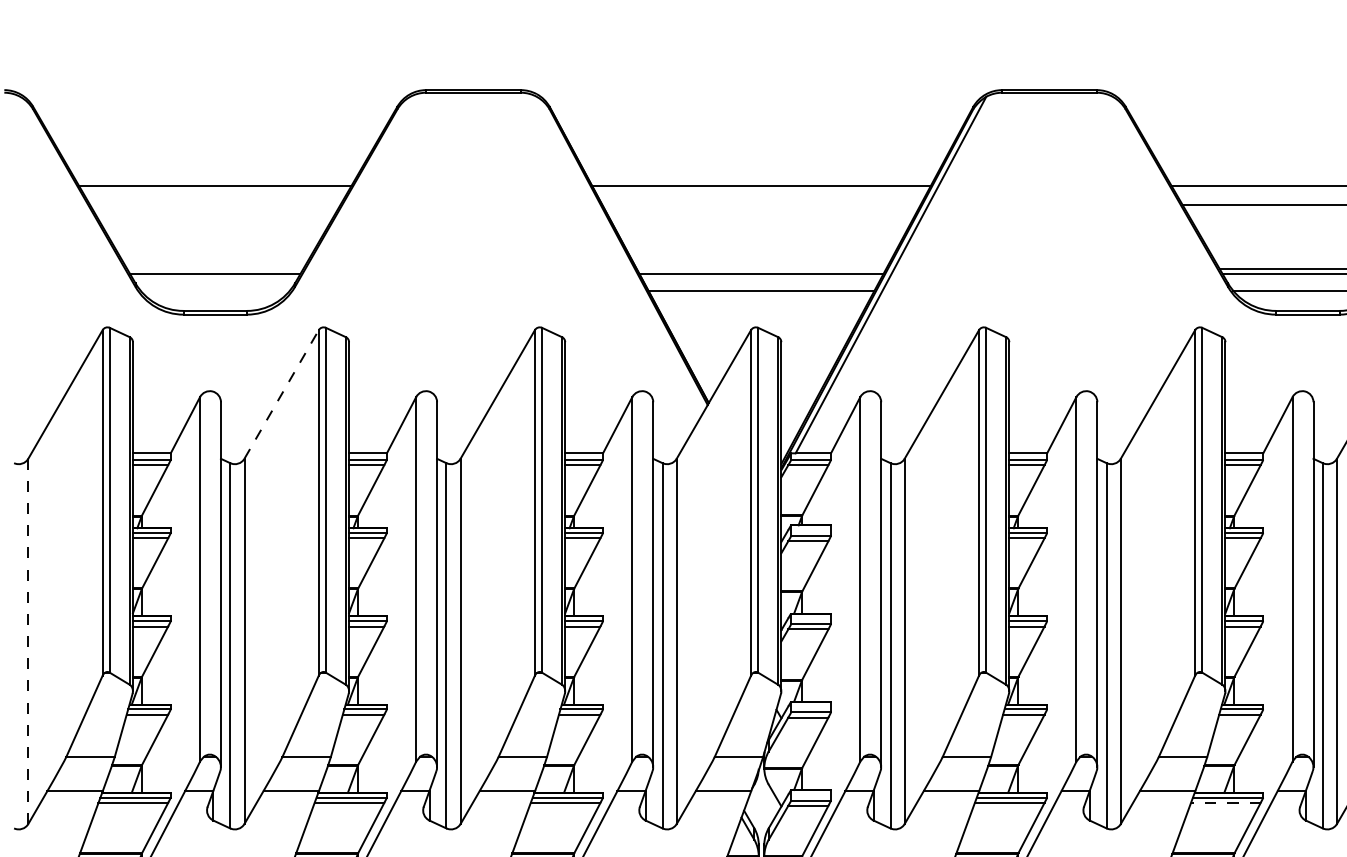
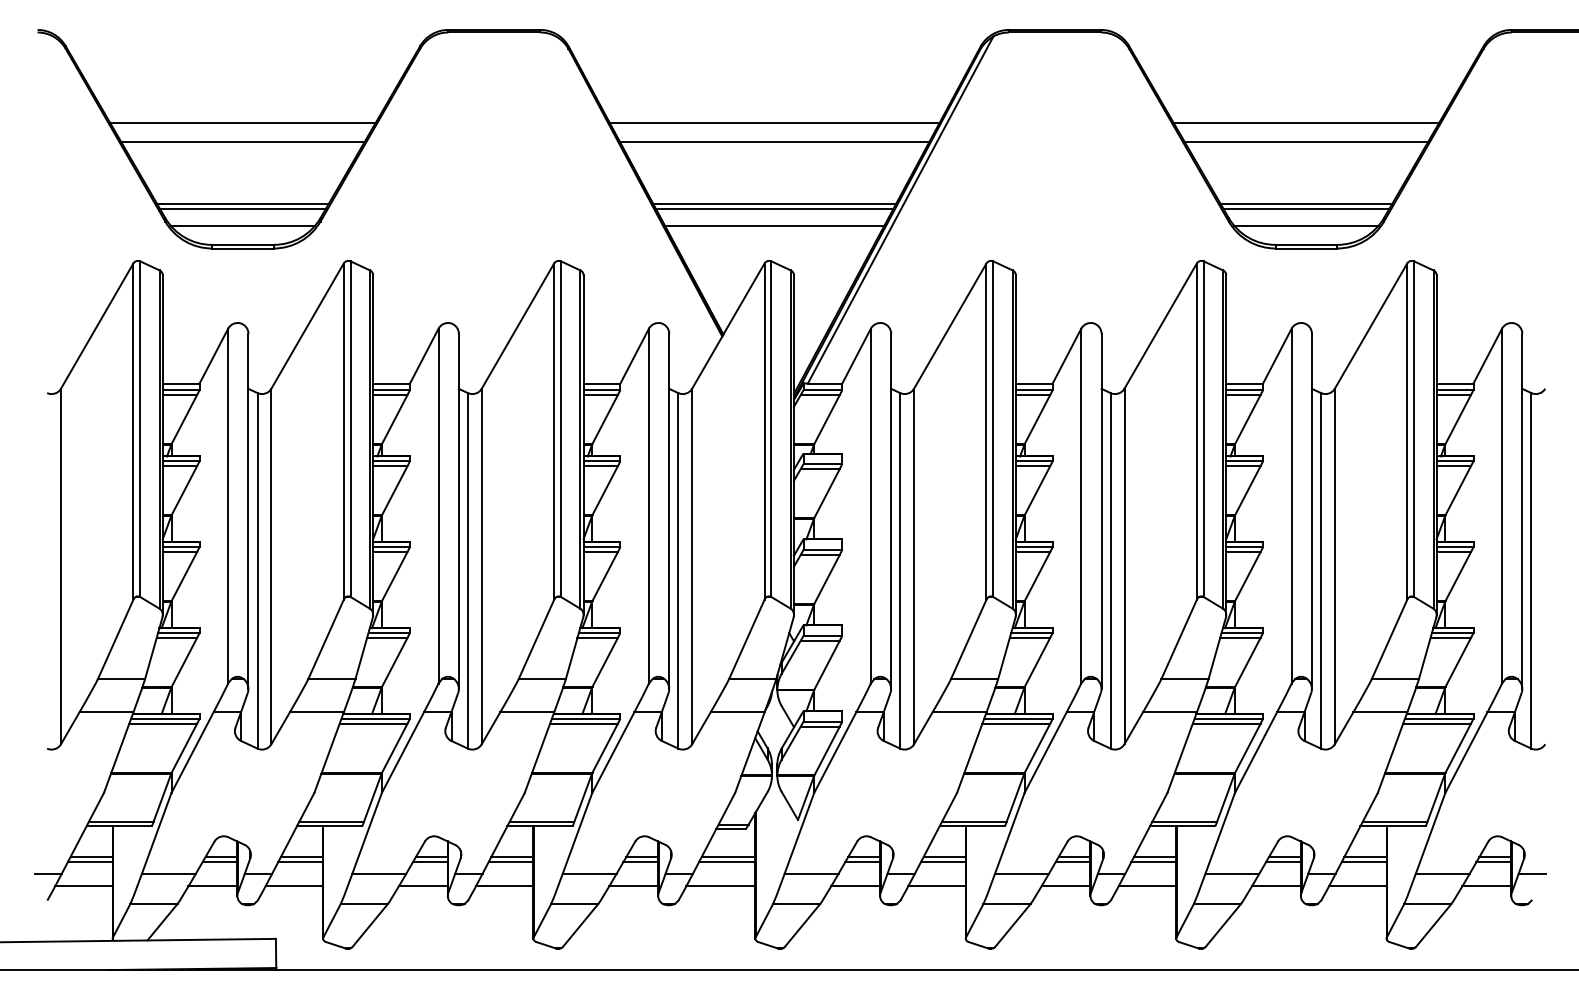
line: (214, 204) -> (242, 141), added
line: (761, 204) -> (774, 141), added
line: (214, 269) -> (242, 204), added
line: (761, 269) -> (774, 204), added
line: (214, 291) -> (242, 225), added
line: (281, 393) -> (307, 325), dashed -> solid
line: (28, 641) -> (61, 566), dashed -> solid
line: (1225, 802) -> (1226, 723), dashed -> solid

